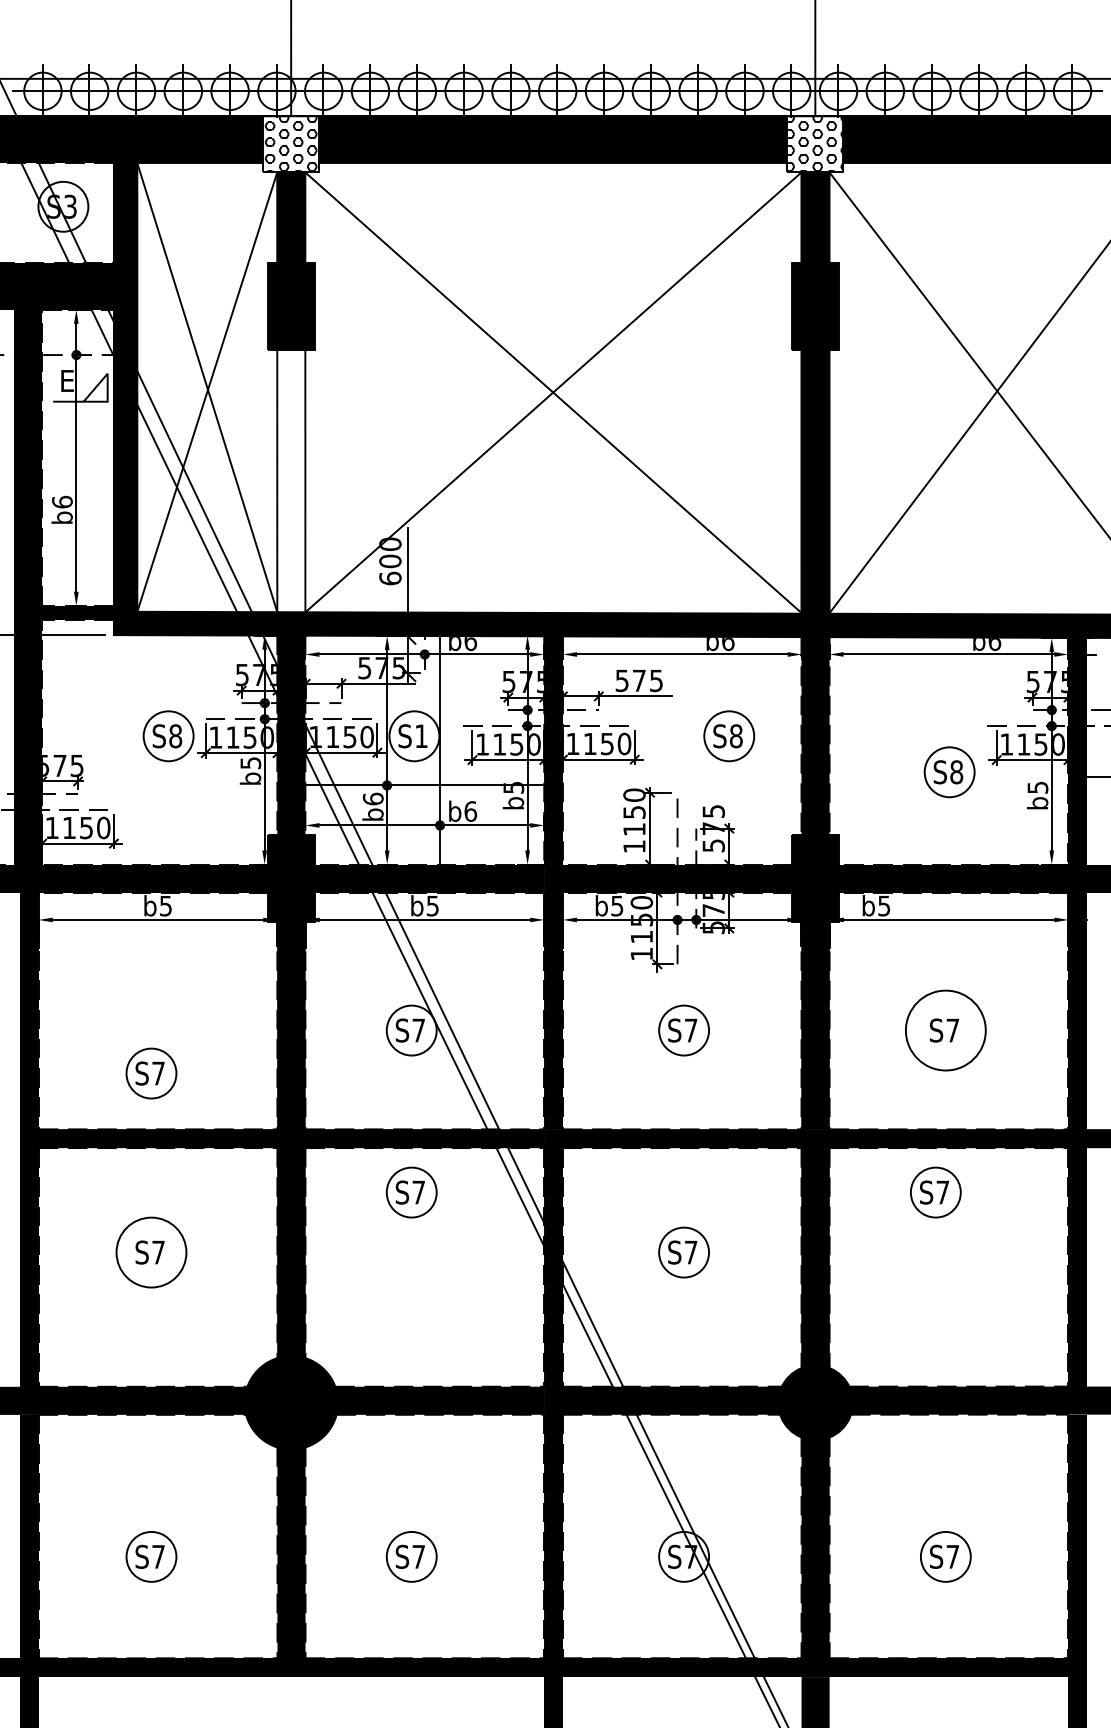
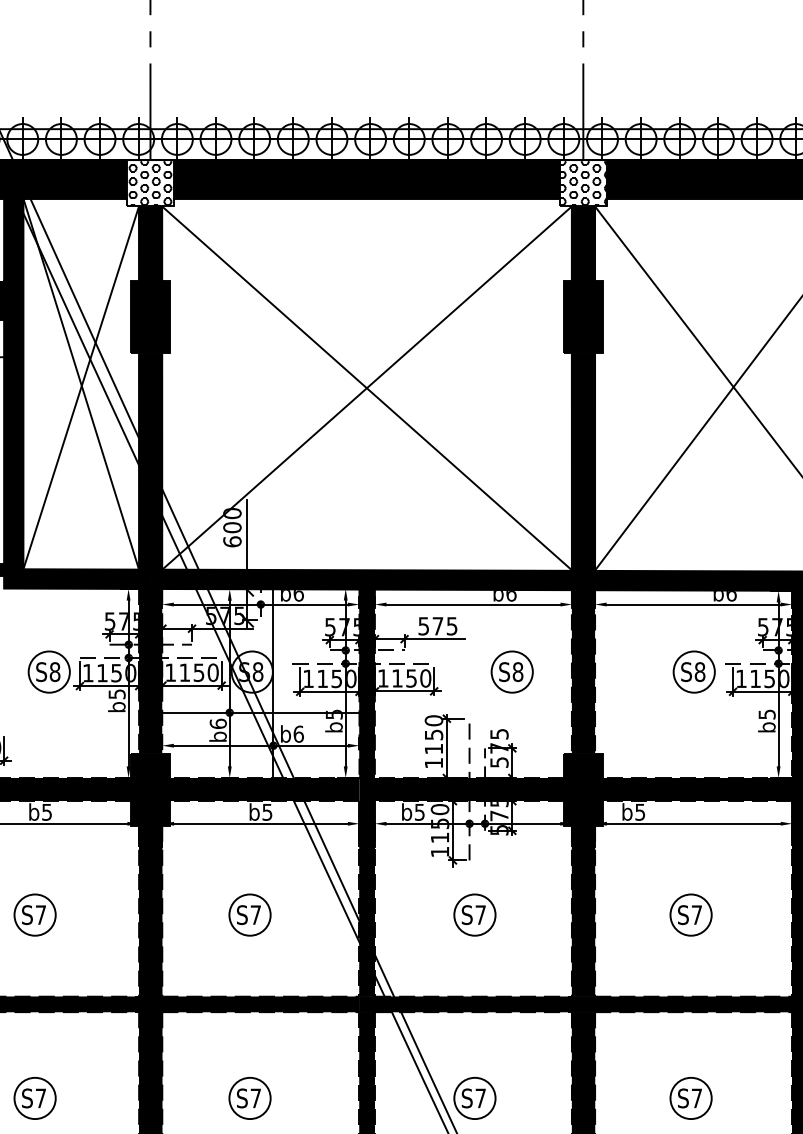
fill: (291, 481) -> (150, 461), added
text: (421, 736) -> (258, 672), S1 -> S8
part: (949, 772) -> (694, 672), moved
circle: (945, 1030) -> (690, 915), size x0.62
part: (151, 1073) -> (35, 915), moved
part: (411, 1192) -> (249, 1098), moved
part: (935, 1192) -> (690, 1098), moved
circle: (151, 1252) -> (35, 1098), size x0.71

